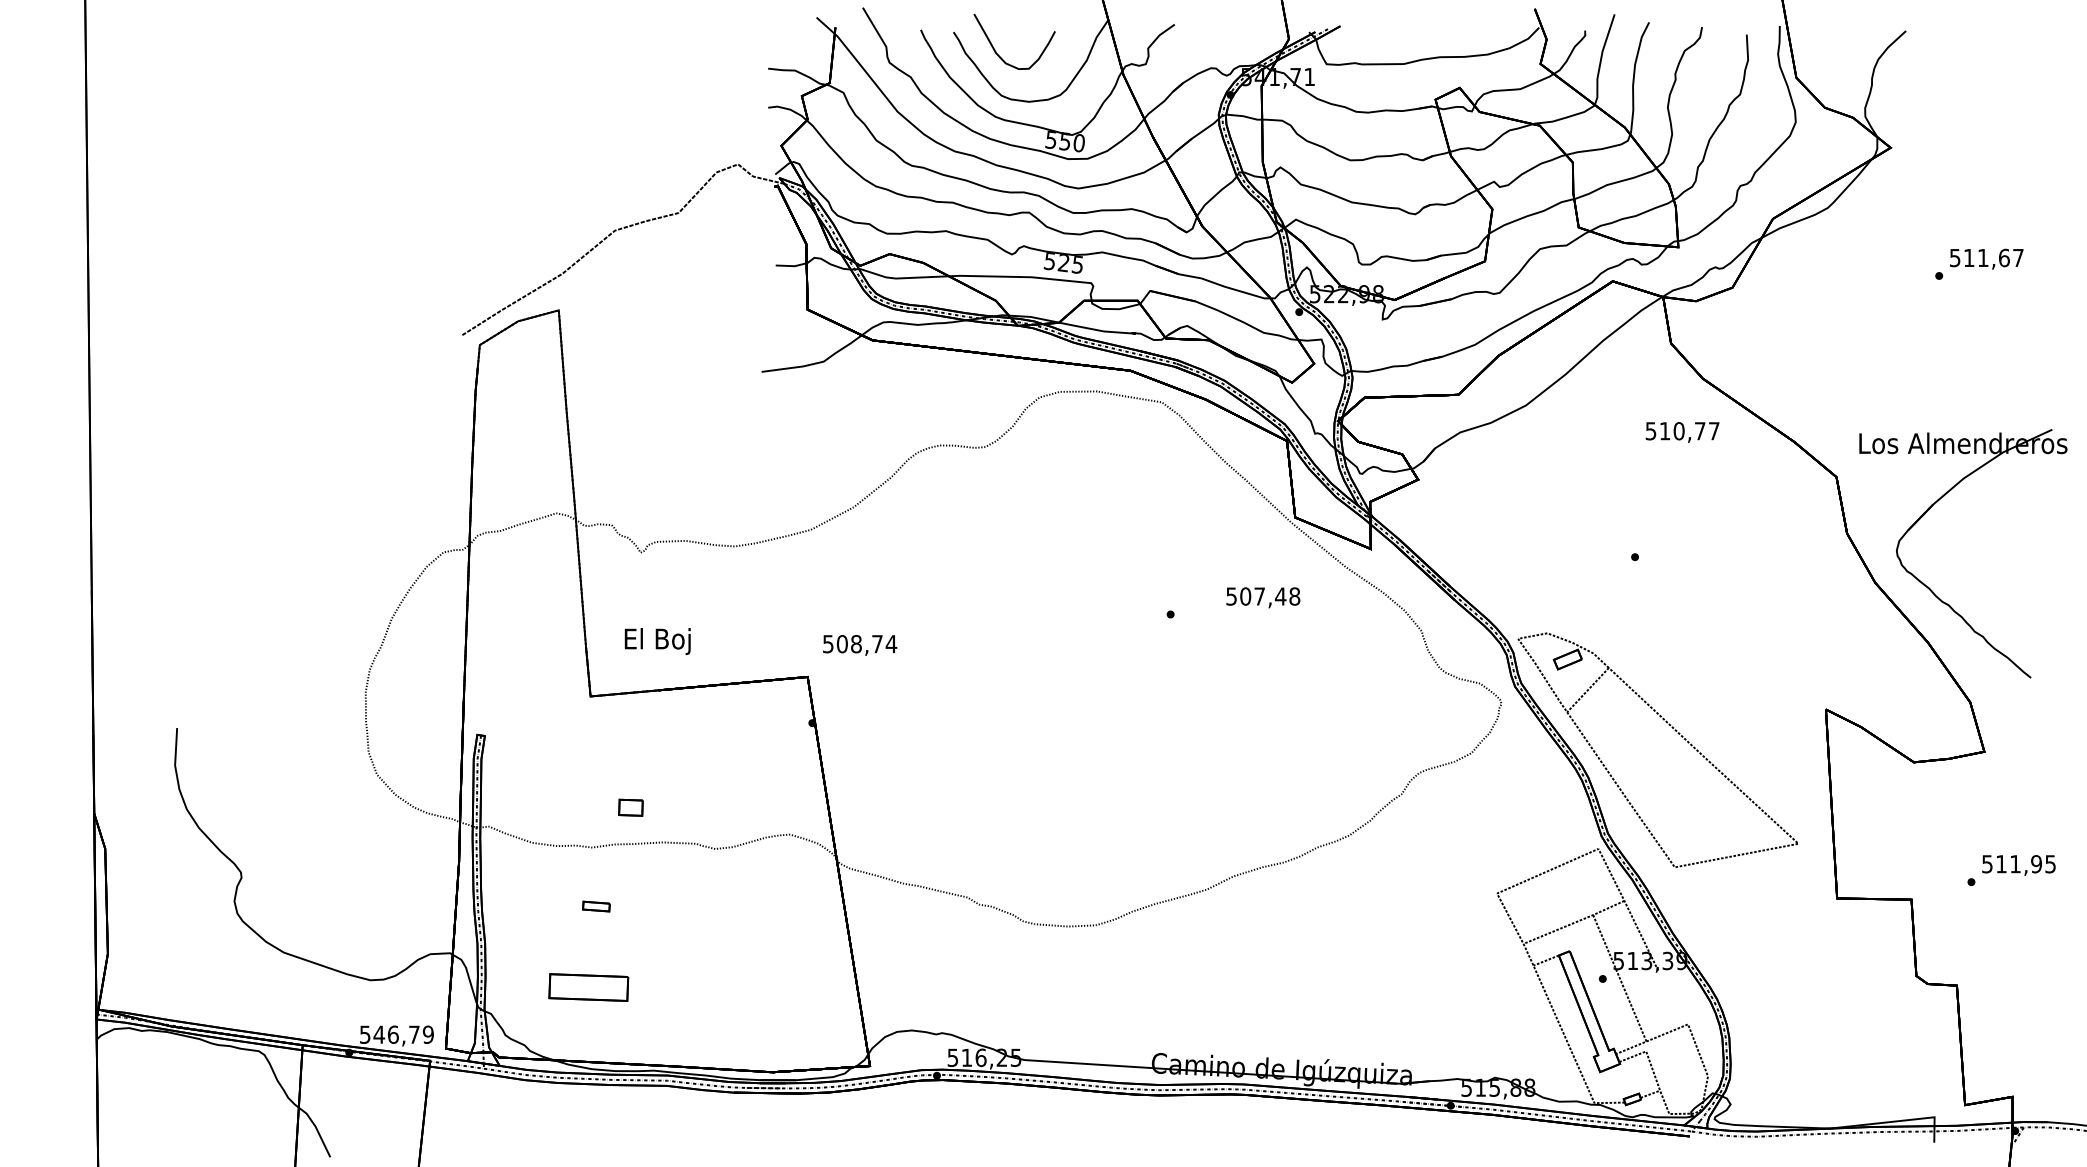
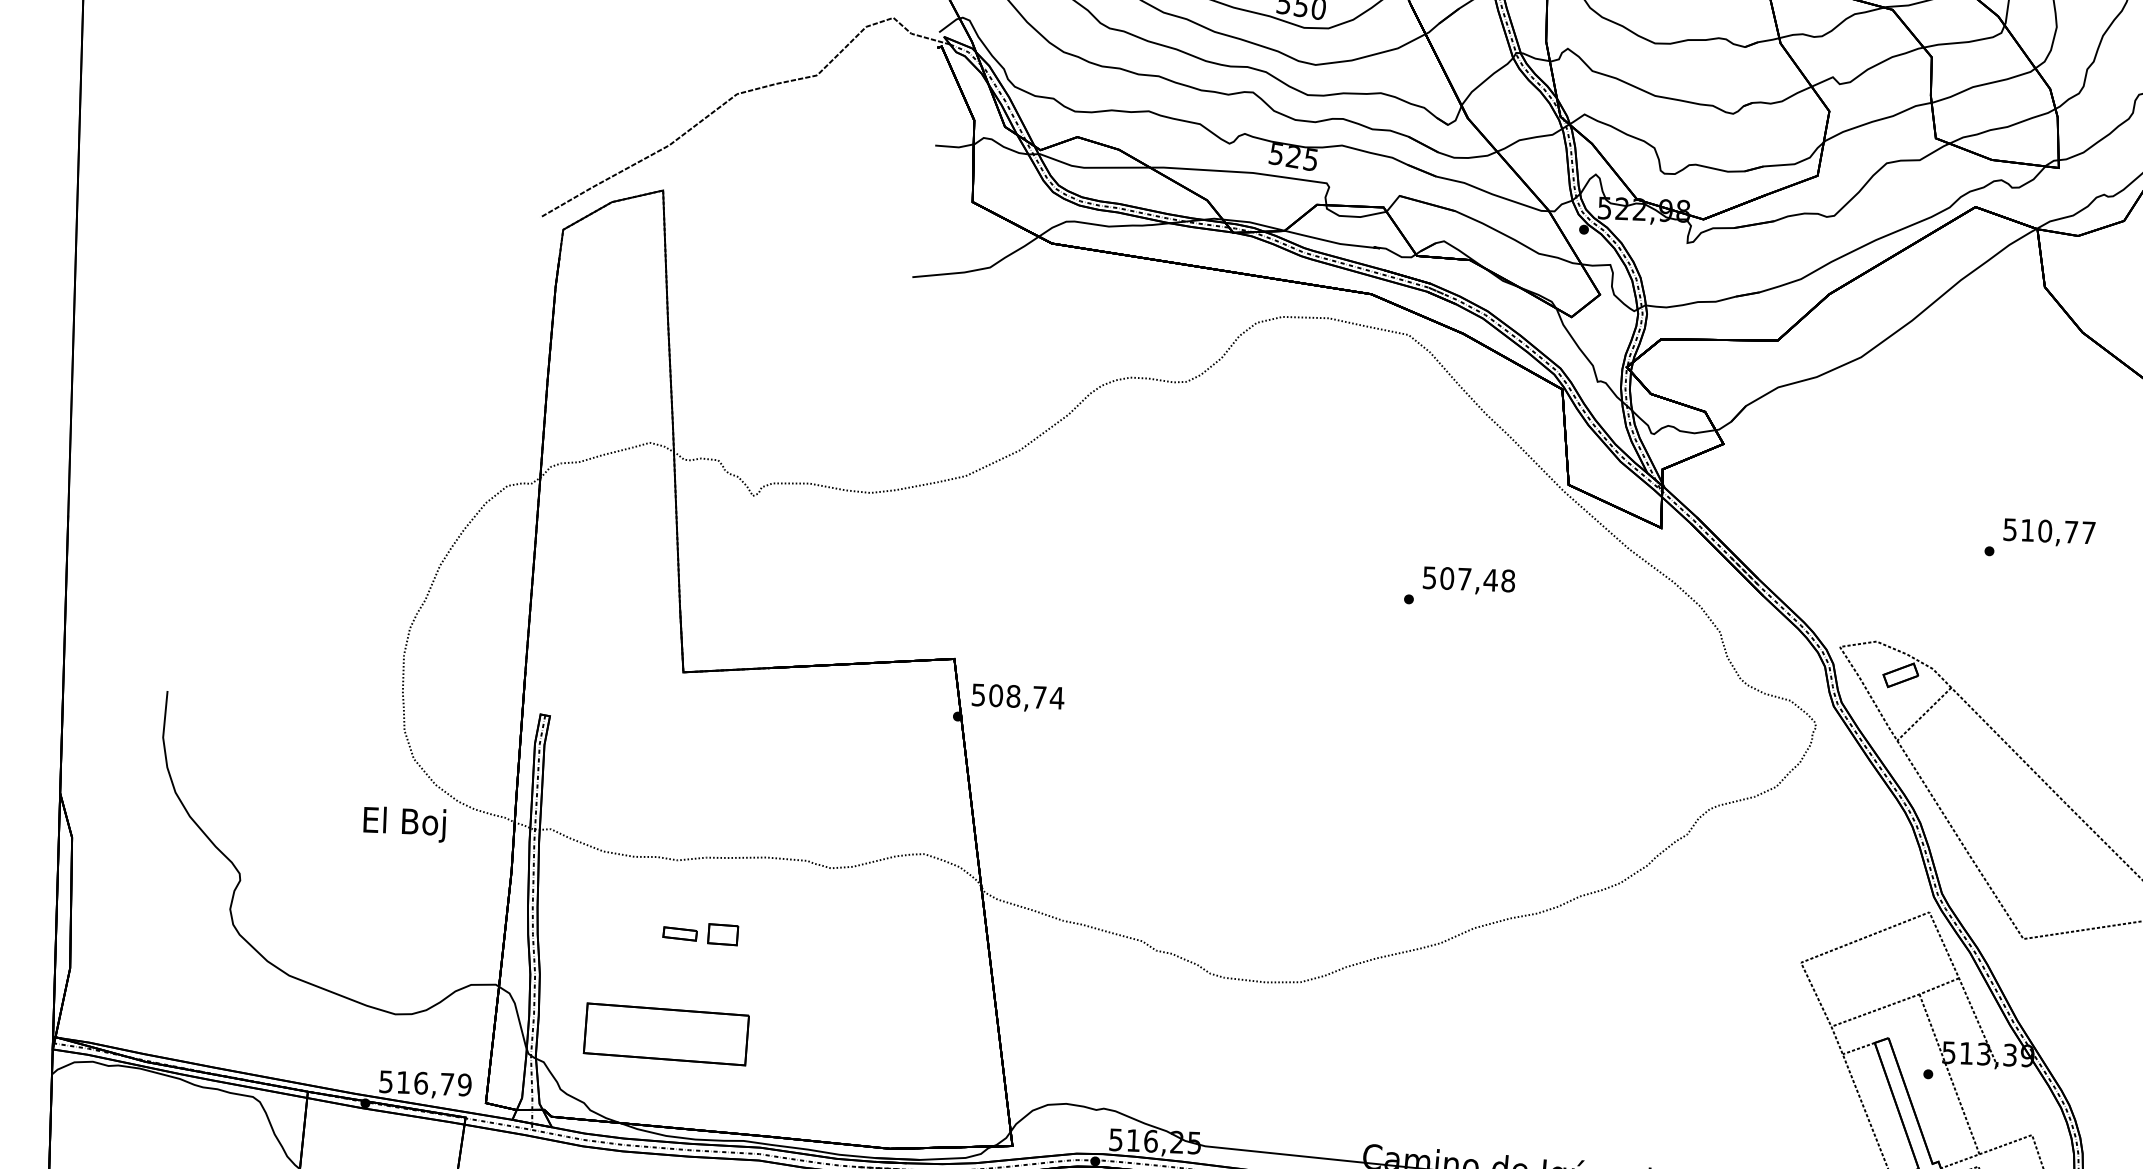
text: (1682, 432) -> (2049, 532), moved
text: (1263, 597) -> (1469, 580), moved
text: (657, 641) -> (404, 824), moved
text: (860, 645) -> (1018, 698), moved
part: (630, 807) -> (722, 934), moved
part: (588, 987) -> (666, 1034), size x1.67
text: (379, 1034) -> (403, 1082), 546,79 -> 516,79

